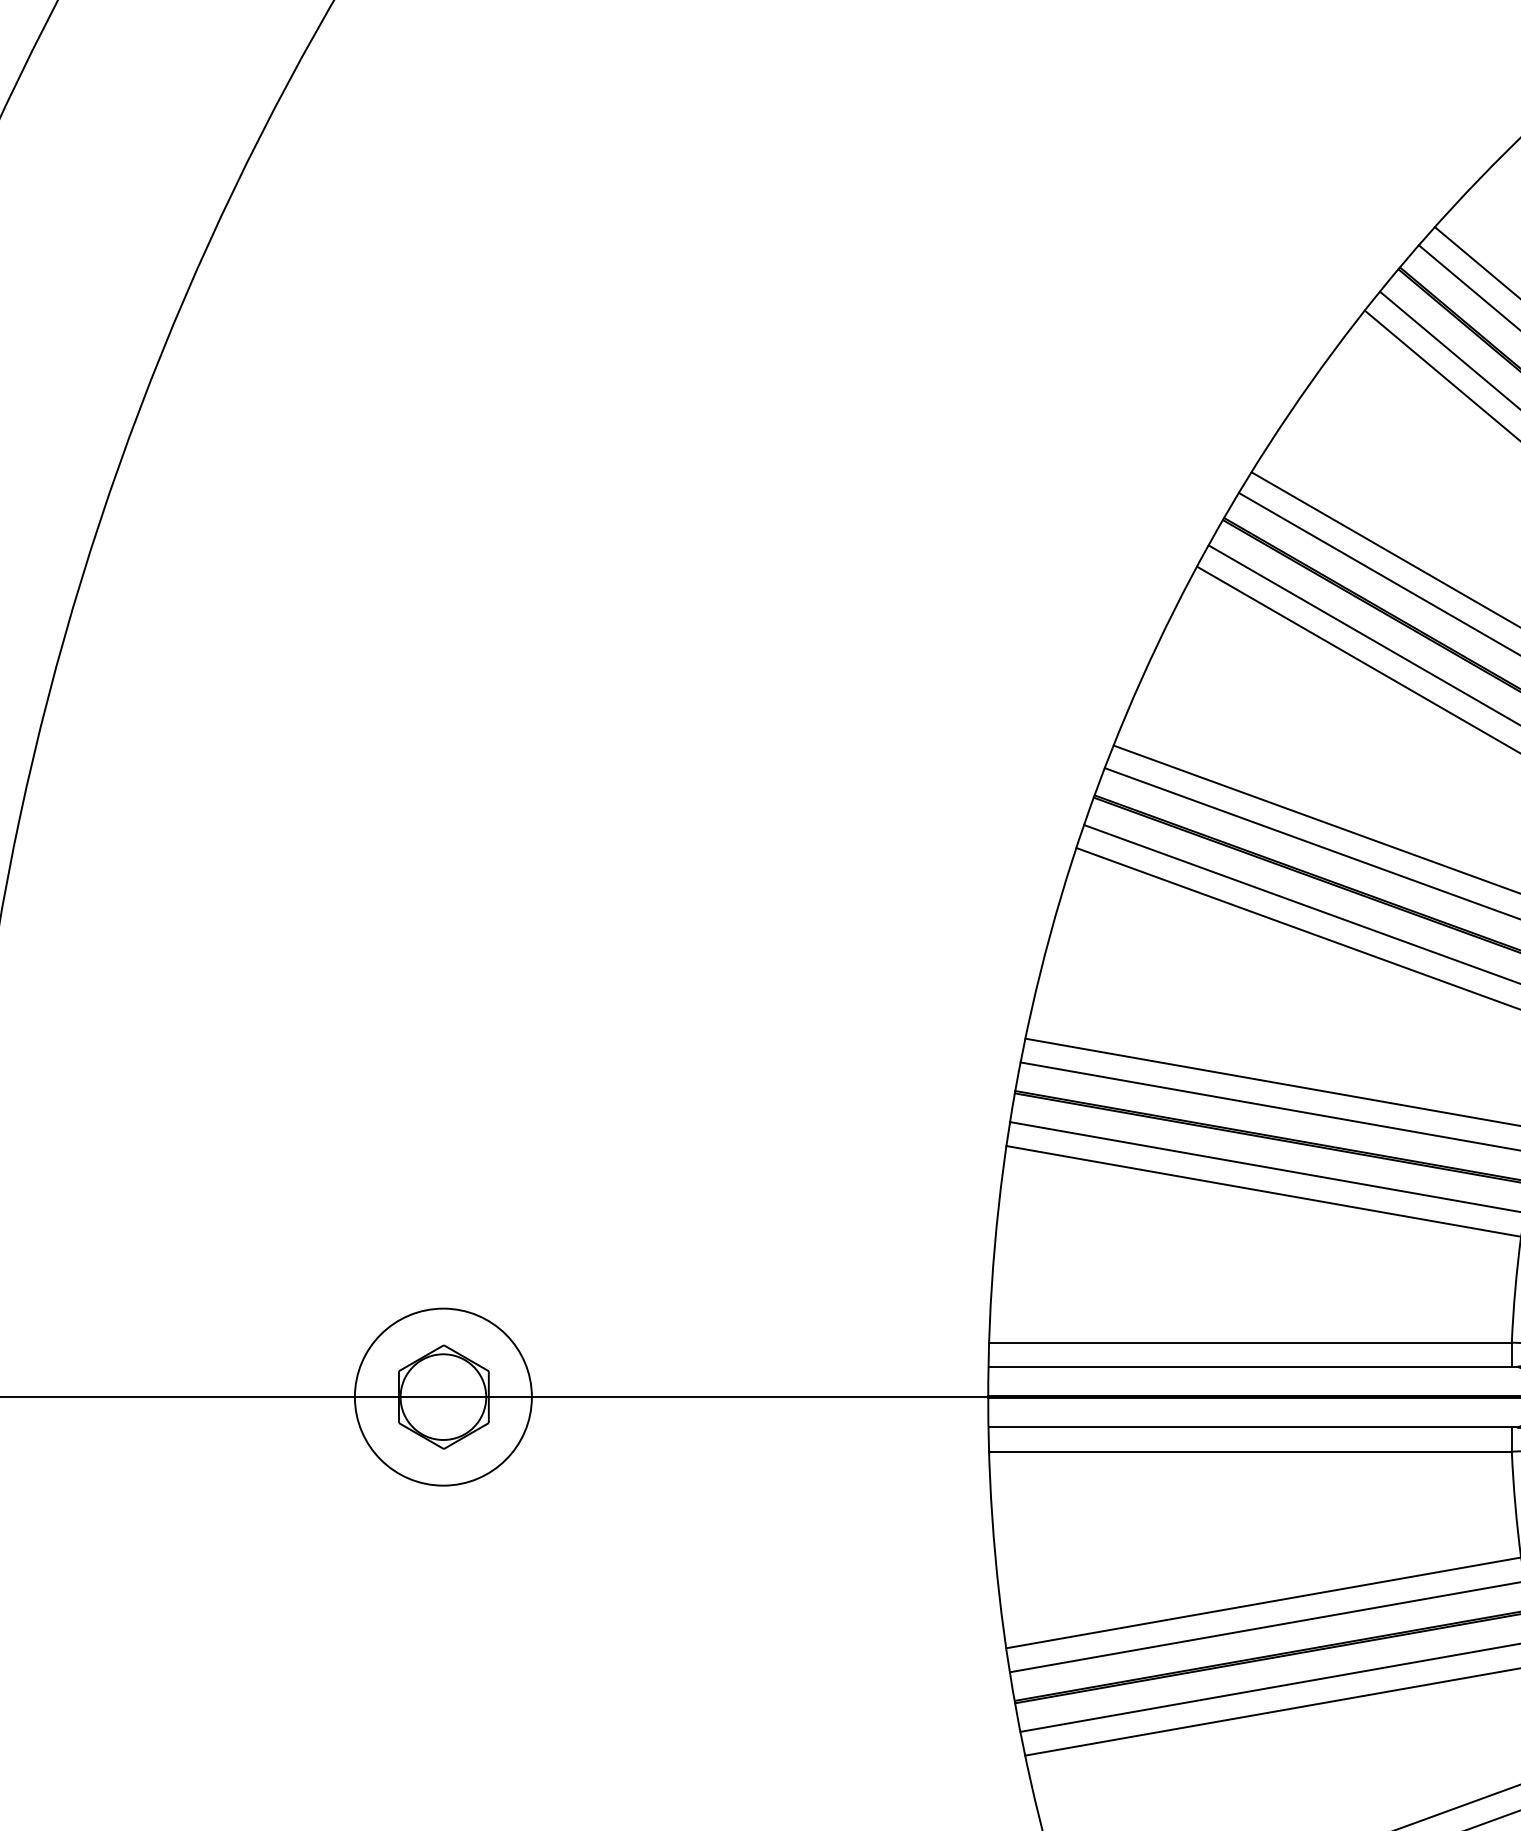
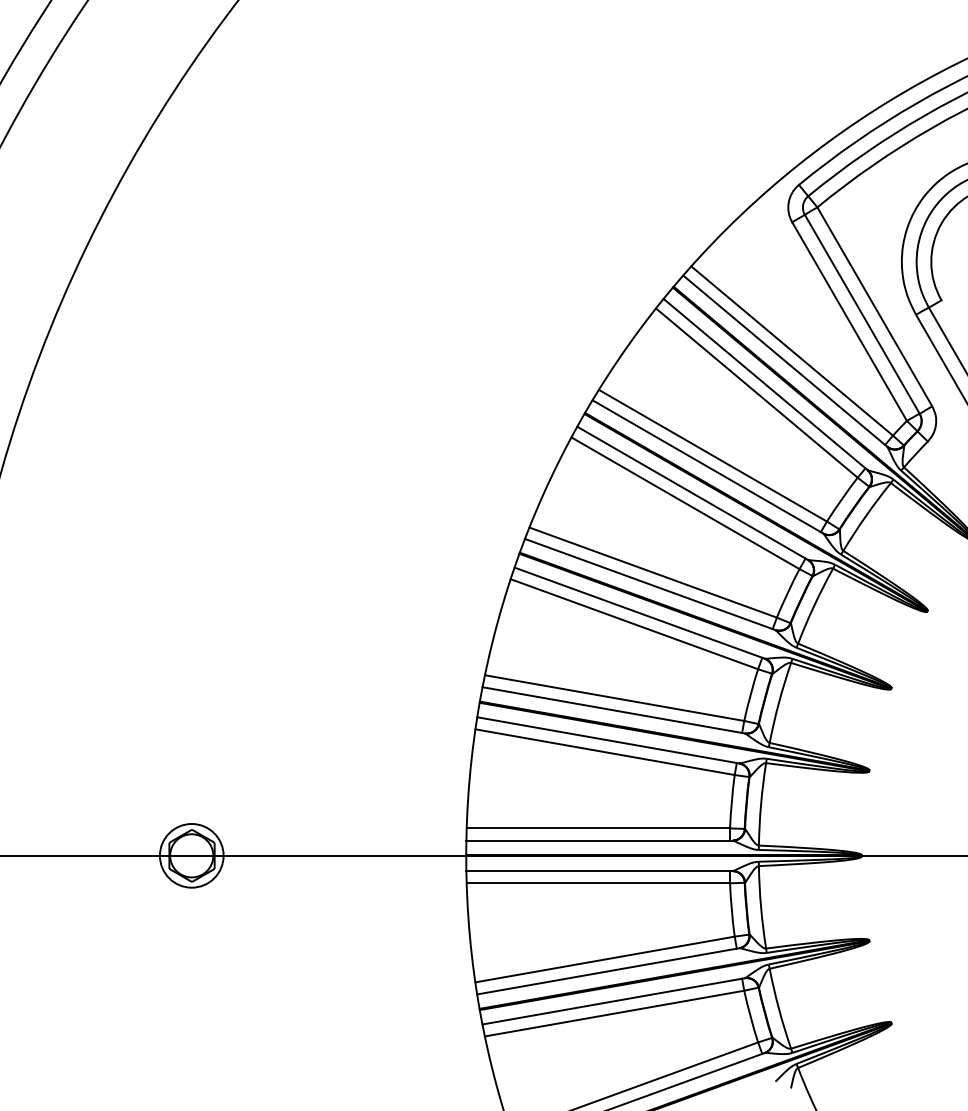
circle: (442, 1396) -> (191, 855), size x0.71

